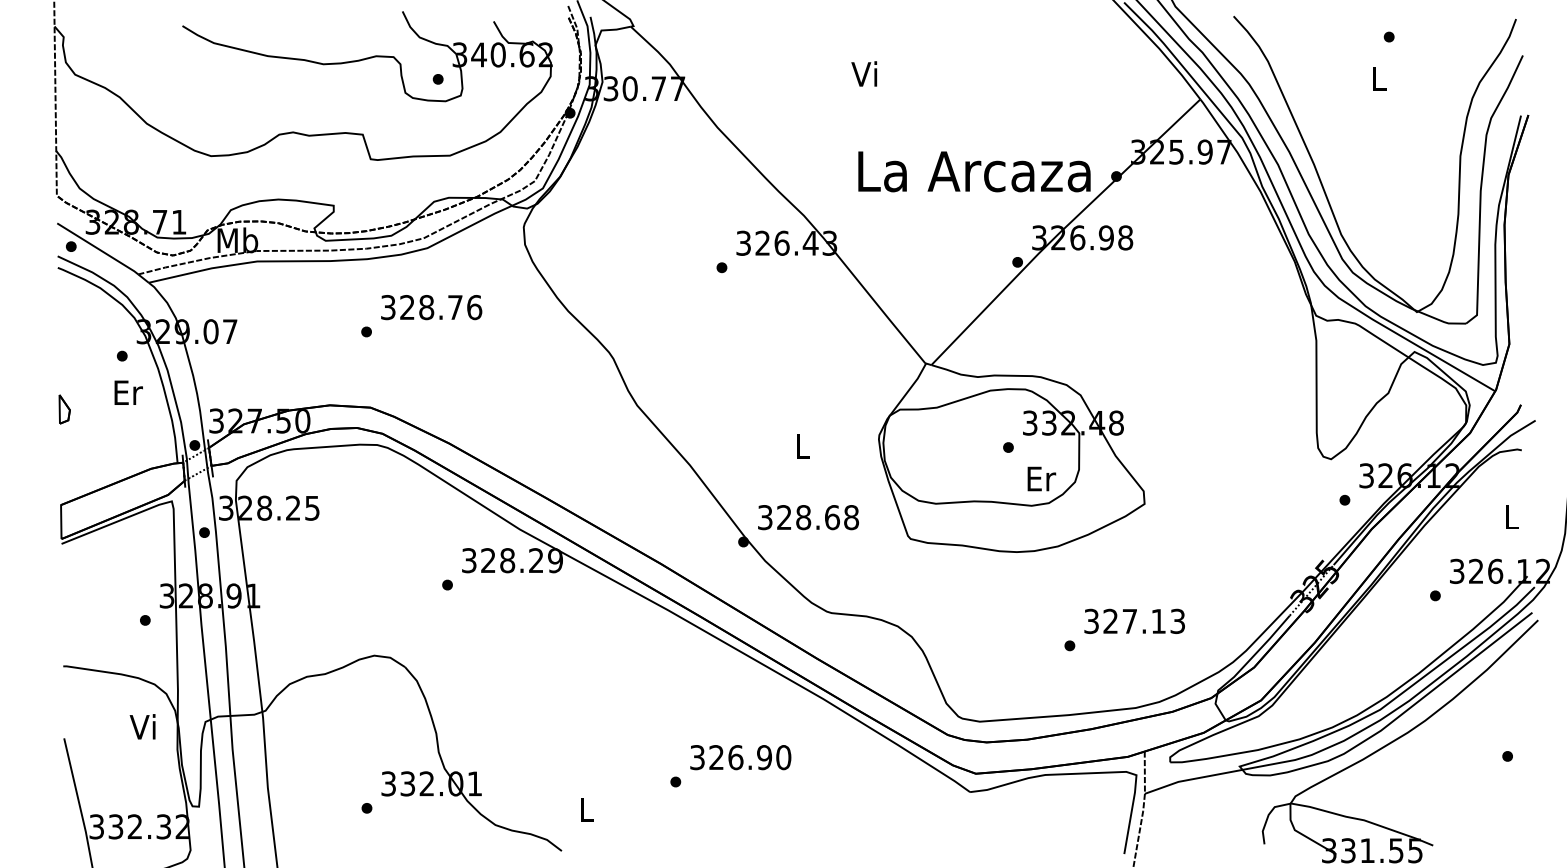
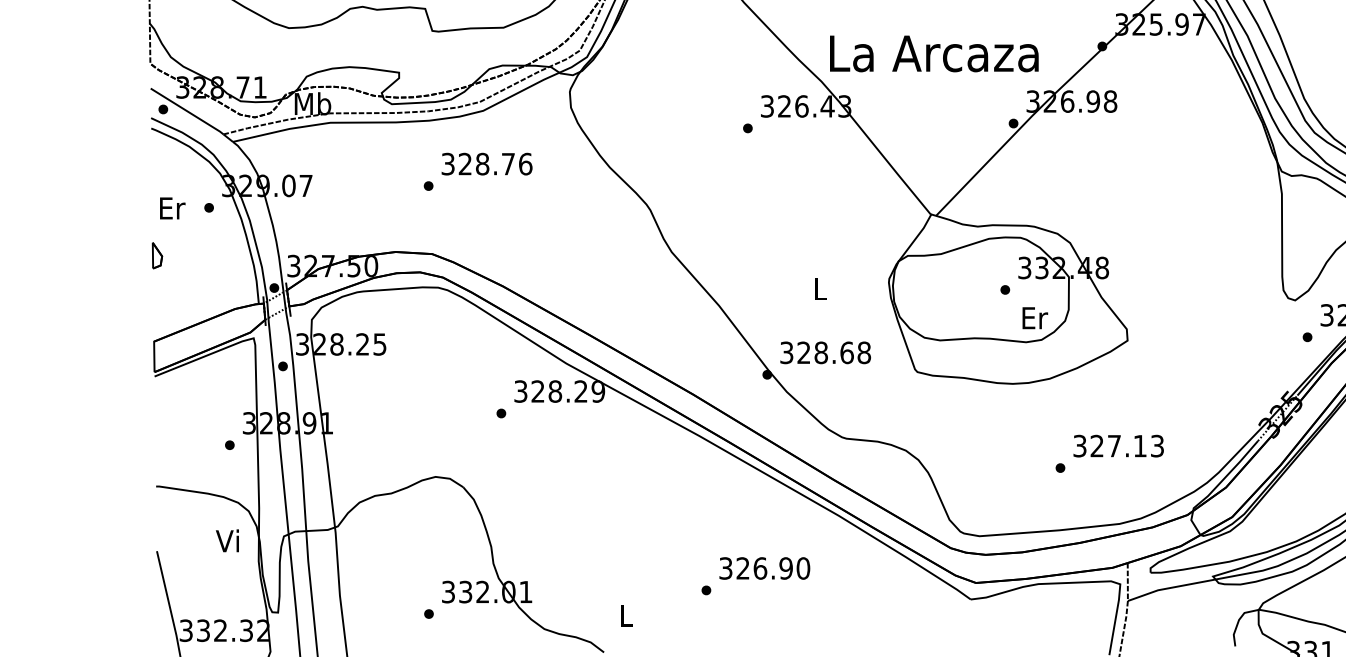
text: (974, 171) -> (934, 53), moved
text: (128, 392) -> (172, 208), moved

